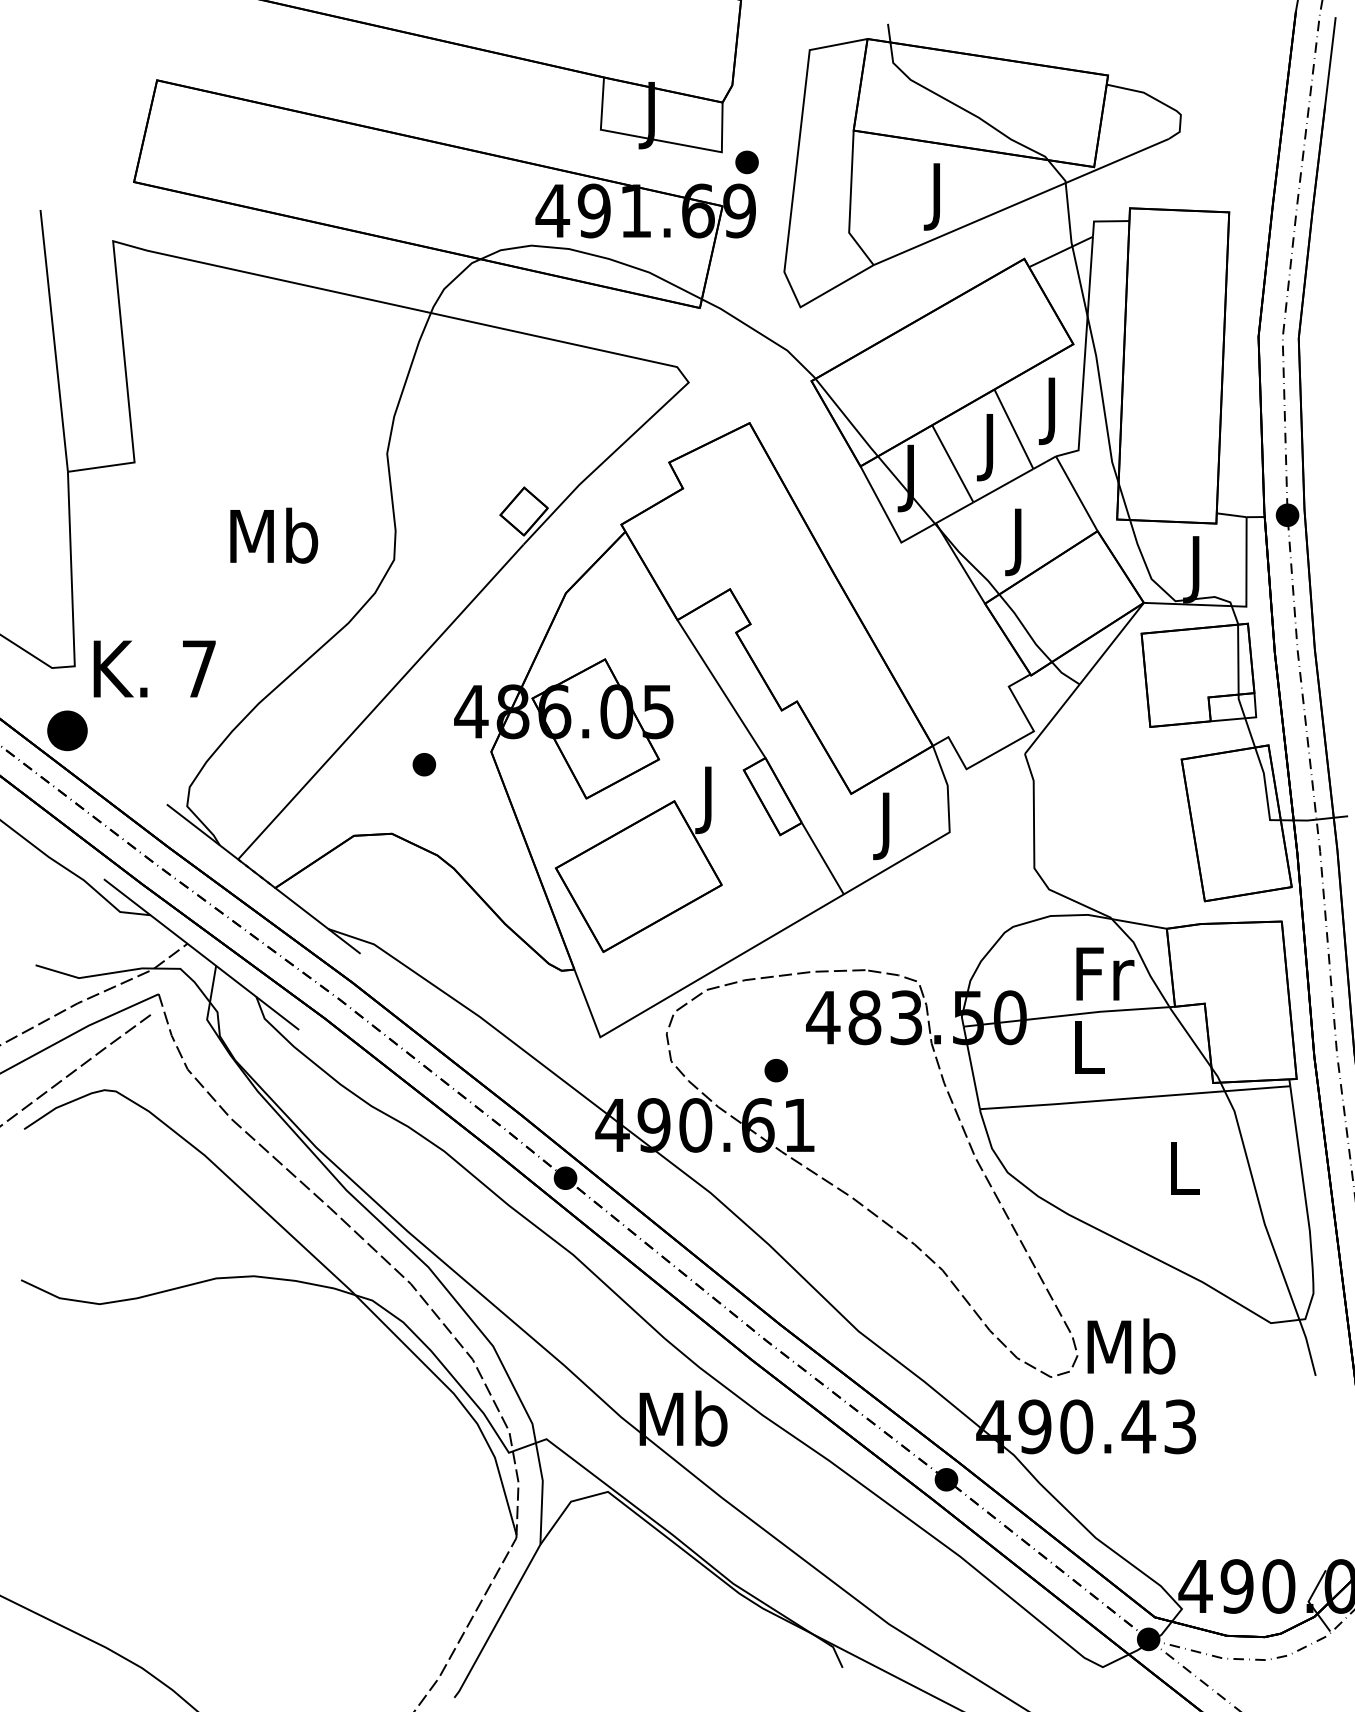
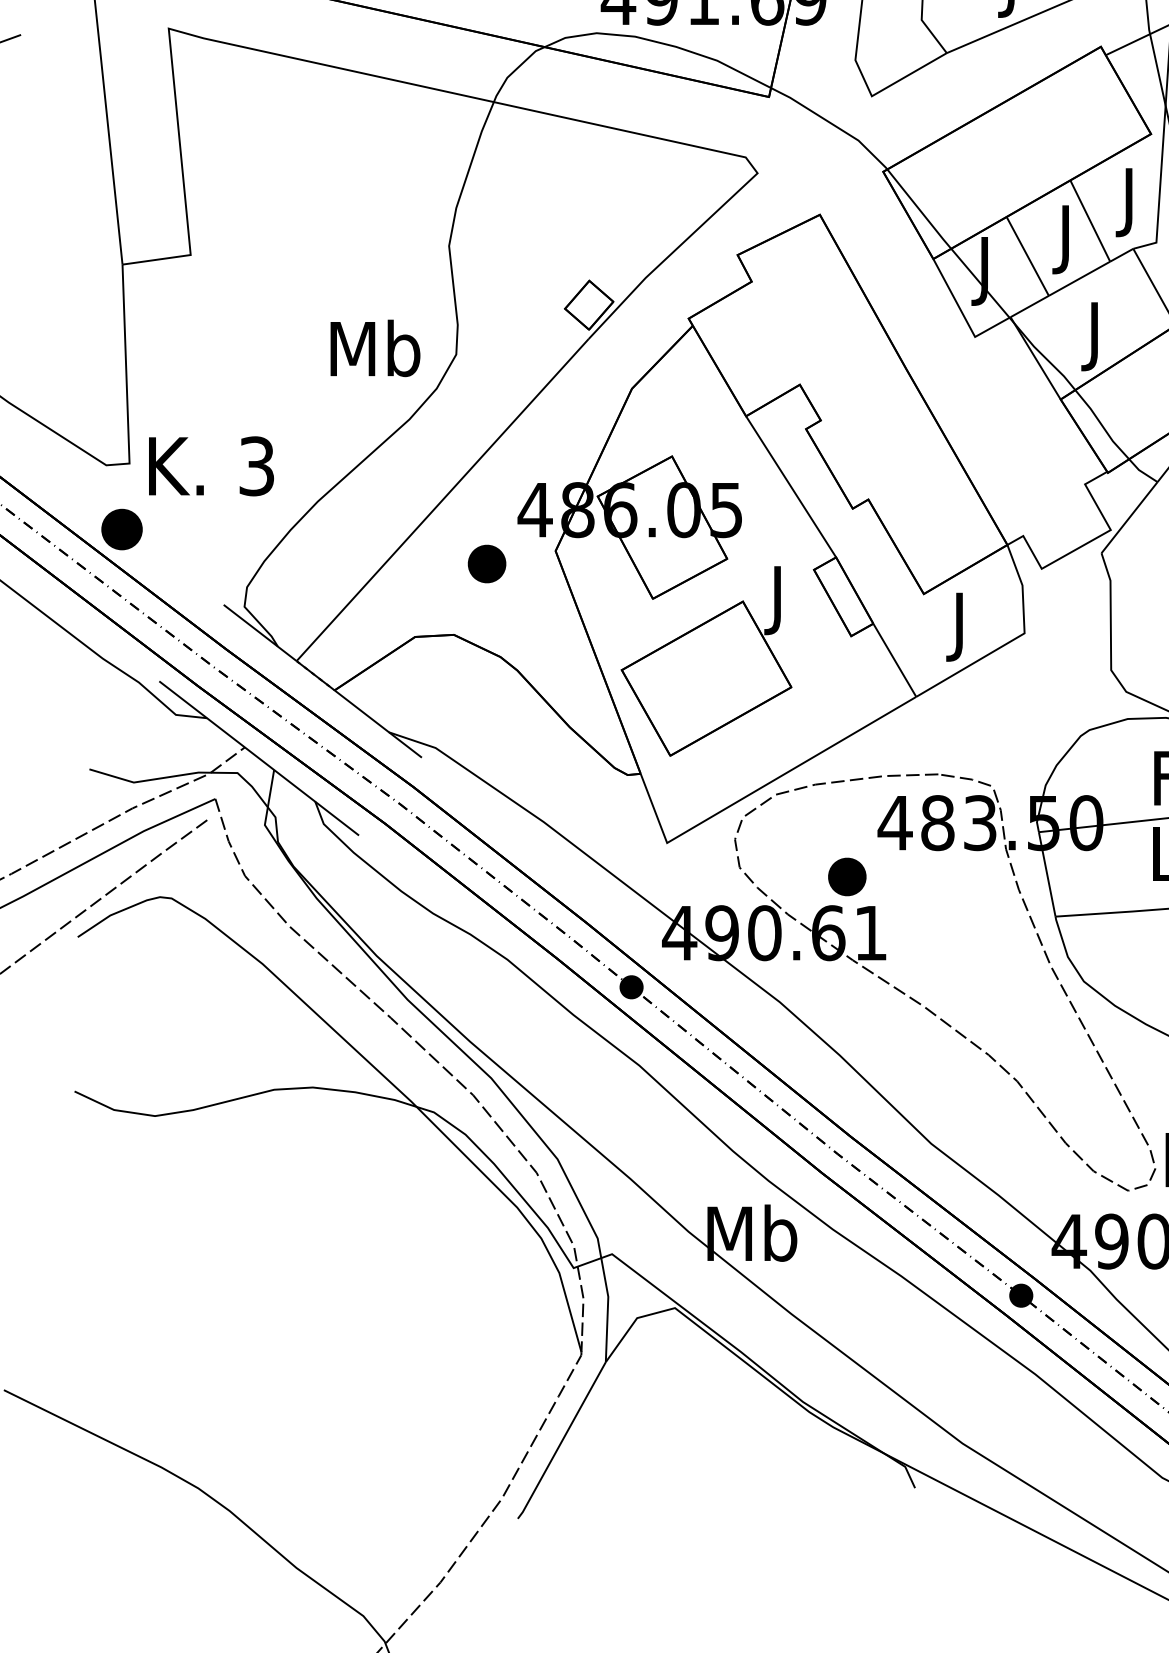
text: (274, 535) -> (375, 348), moved
text: (198, 668) -> (256, 465), 7 -> 3
part: (424, 764) -> (487, 563), size x1.6
part: (775, 1070) -> (846, 877), size x1.6

